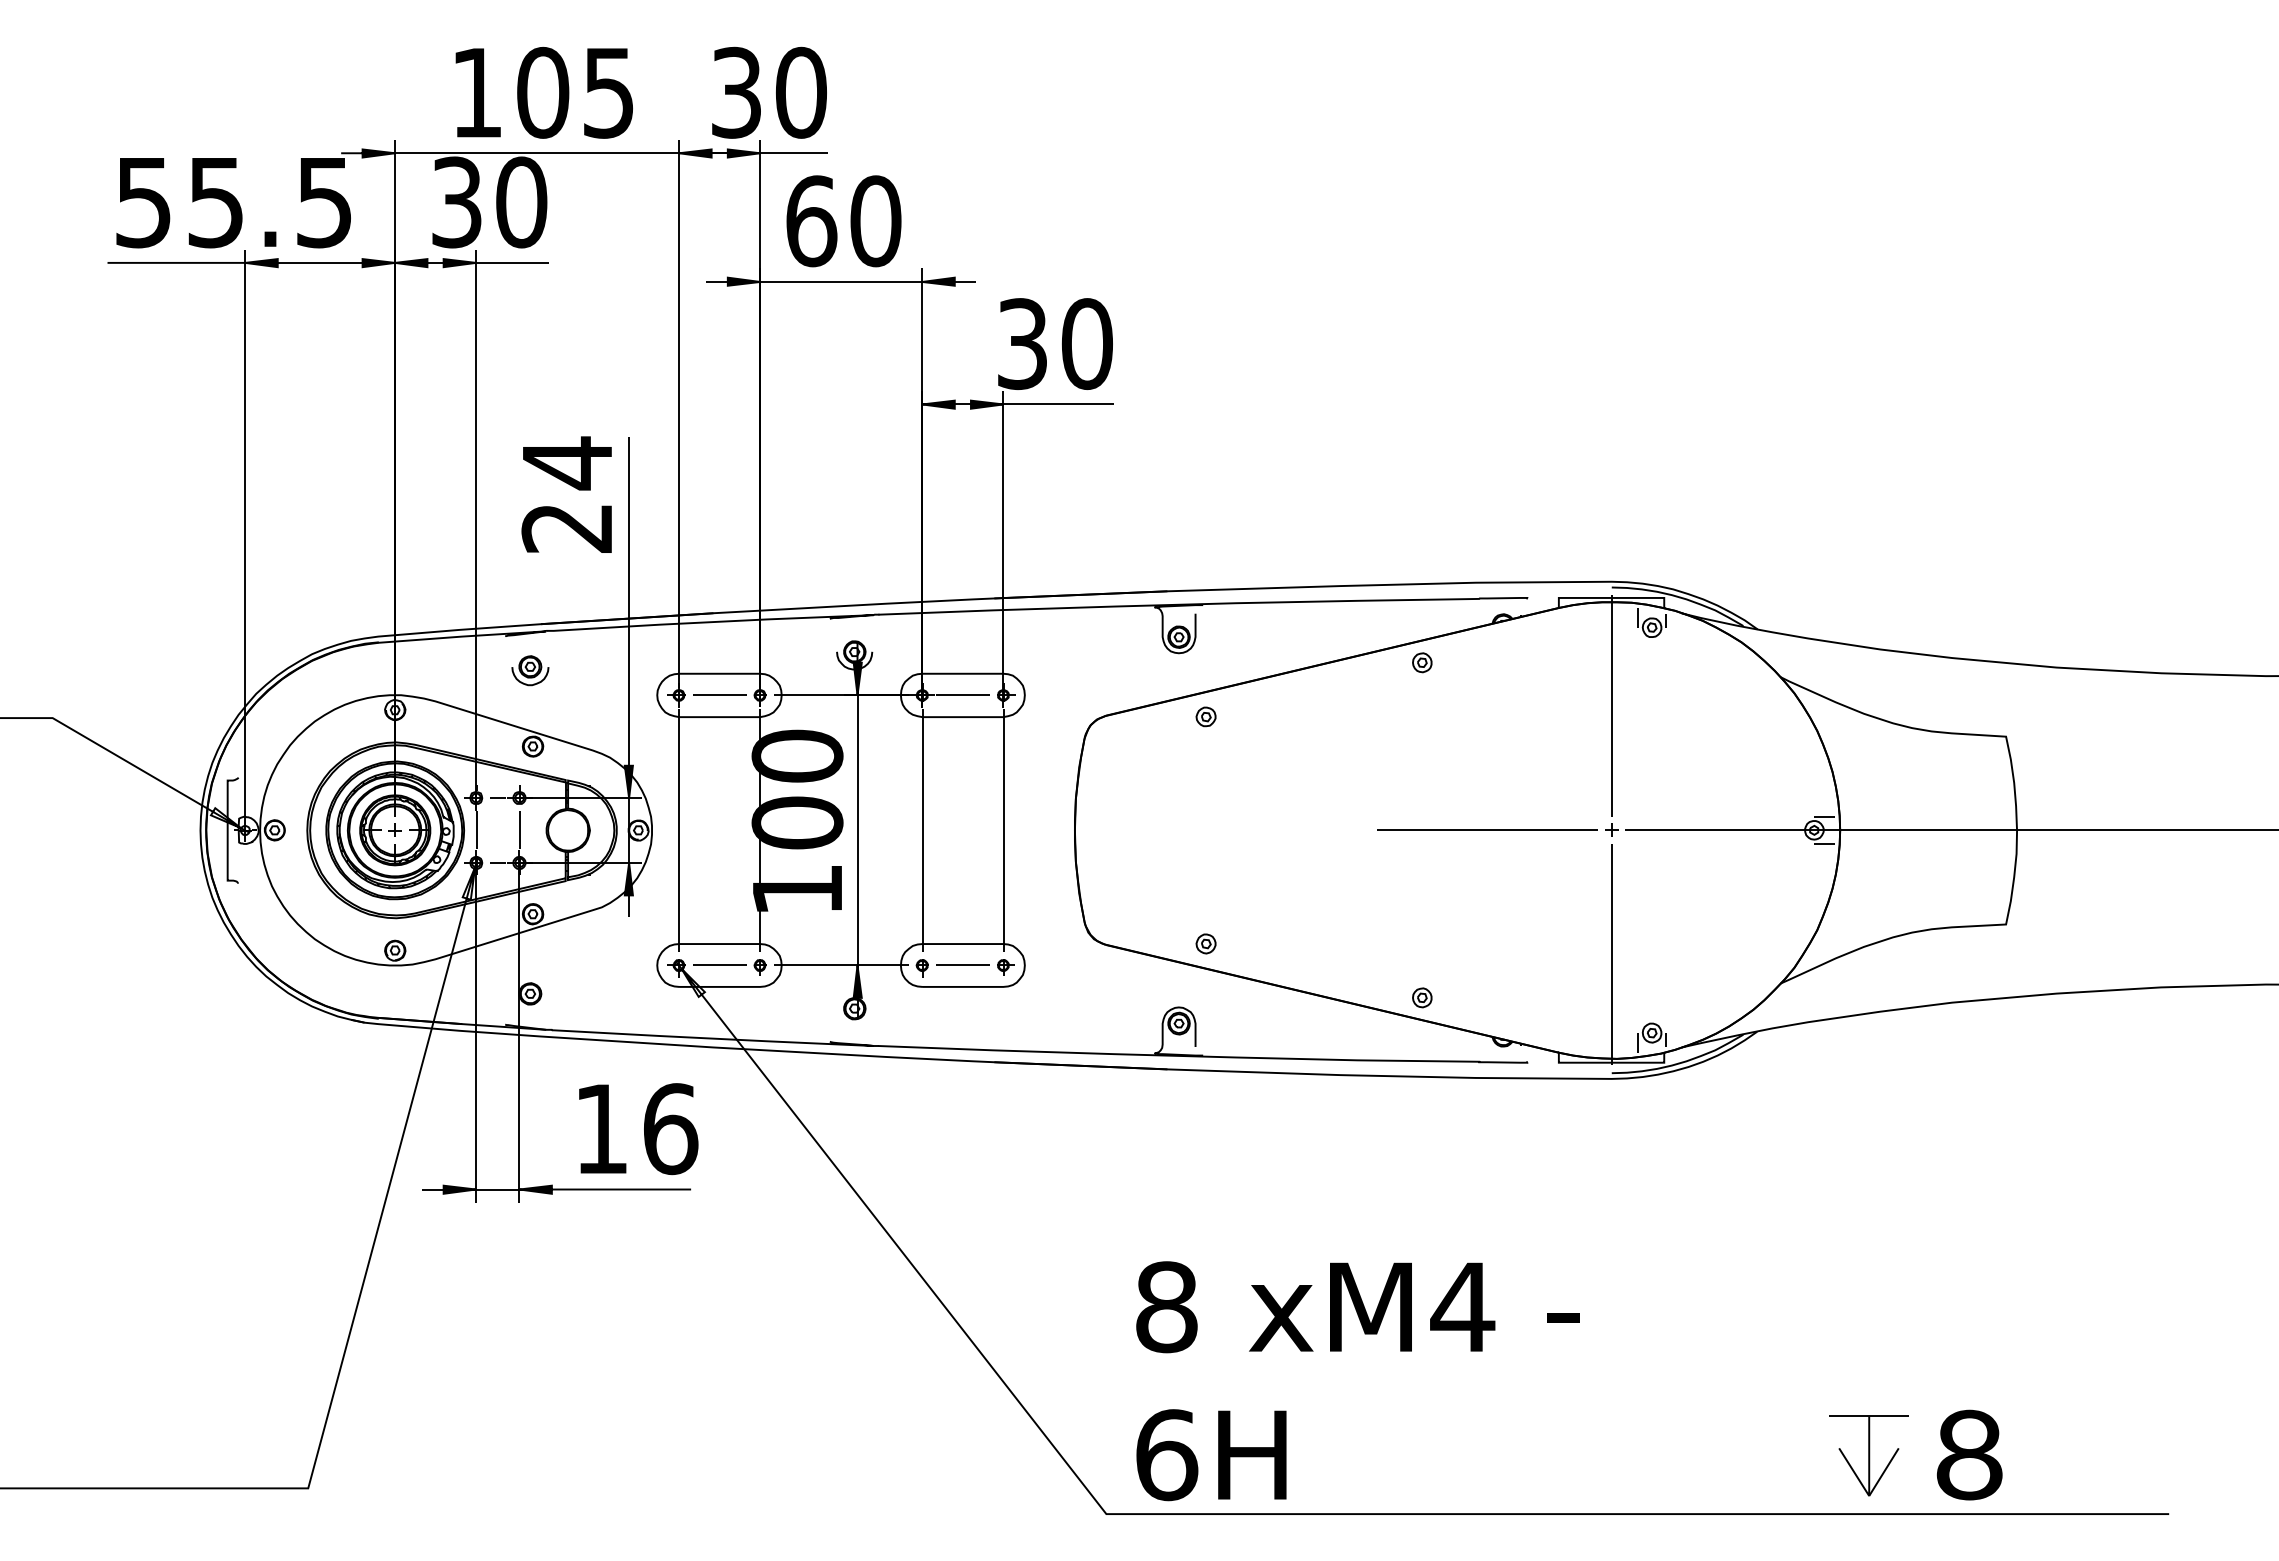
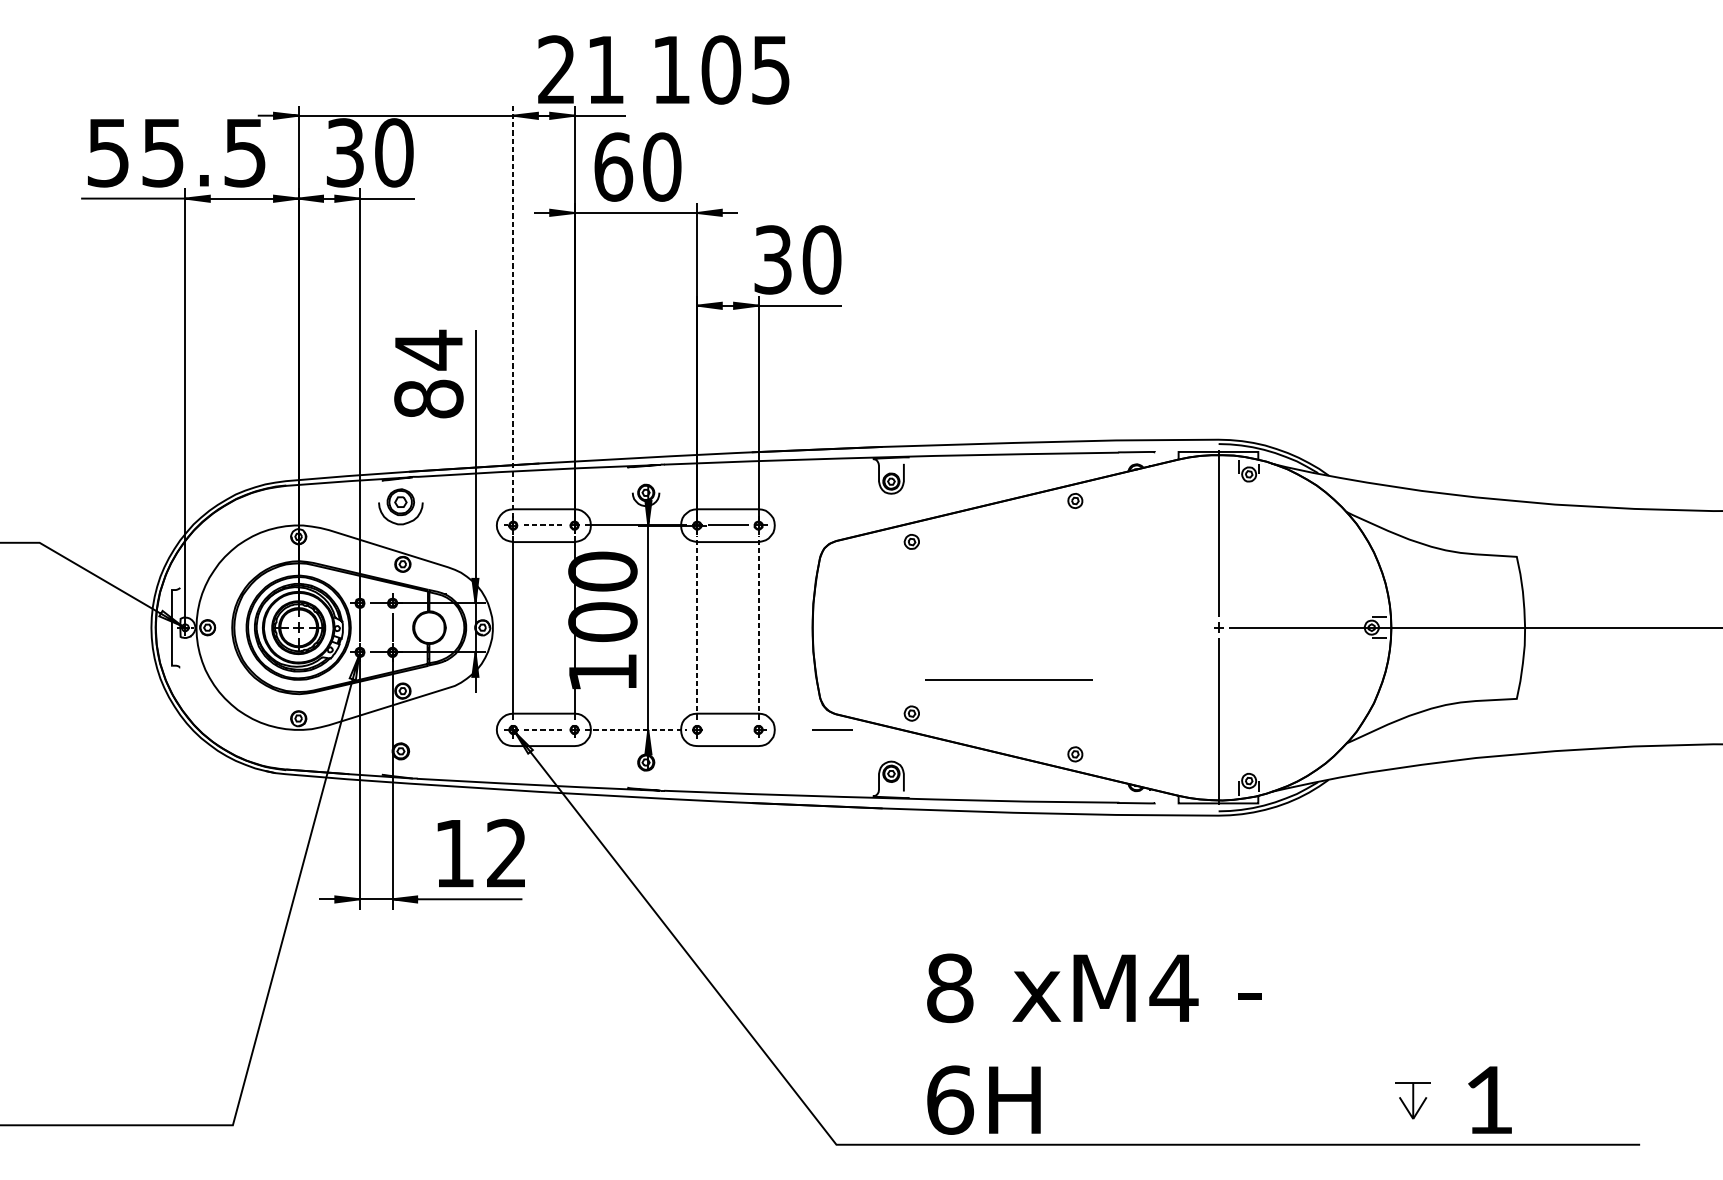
text: (543, 92) -> (721, 69), moved
text: (769, 92) -> (581, 69), 30 -> 21
line: (679, 423) -> (513, 320), solid -> dashed
text: (567, 527) -> (428, 398), 24 -> 84
part: (530, 670) -> (400, 506), size x1.6
line: (720, 695) -> (544, 525), solid -> dashed
line: (1487, 829) -> (1008, 679), moved
line: (922, 830) -> (697, 627), solid -> dashed
line: (1003, 830) -> (758, 627), solid -> dashed
line: (962, 964) -> (832, 729), moved
line: (720, 965) -> (544, 729), solid -> dashed
line: (841, 965) -> (636, 729), solid -> dashed
text: (671, 1129) -> (507, 853), 16 -> 12
text: (1357, 1381) -> (1094, 1044), moved
text: (1969, 1454) -> (1489, 1099), 8 -> 1
part: (1868, 1455) -> (1412, 1100), size x0.6

